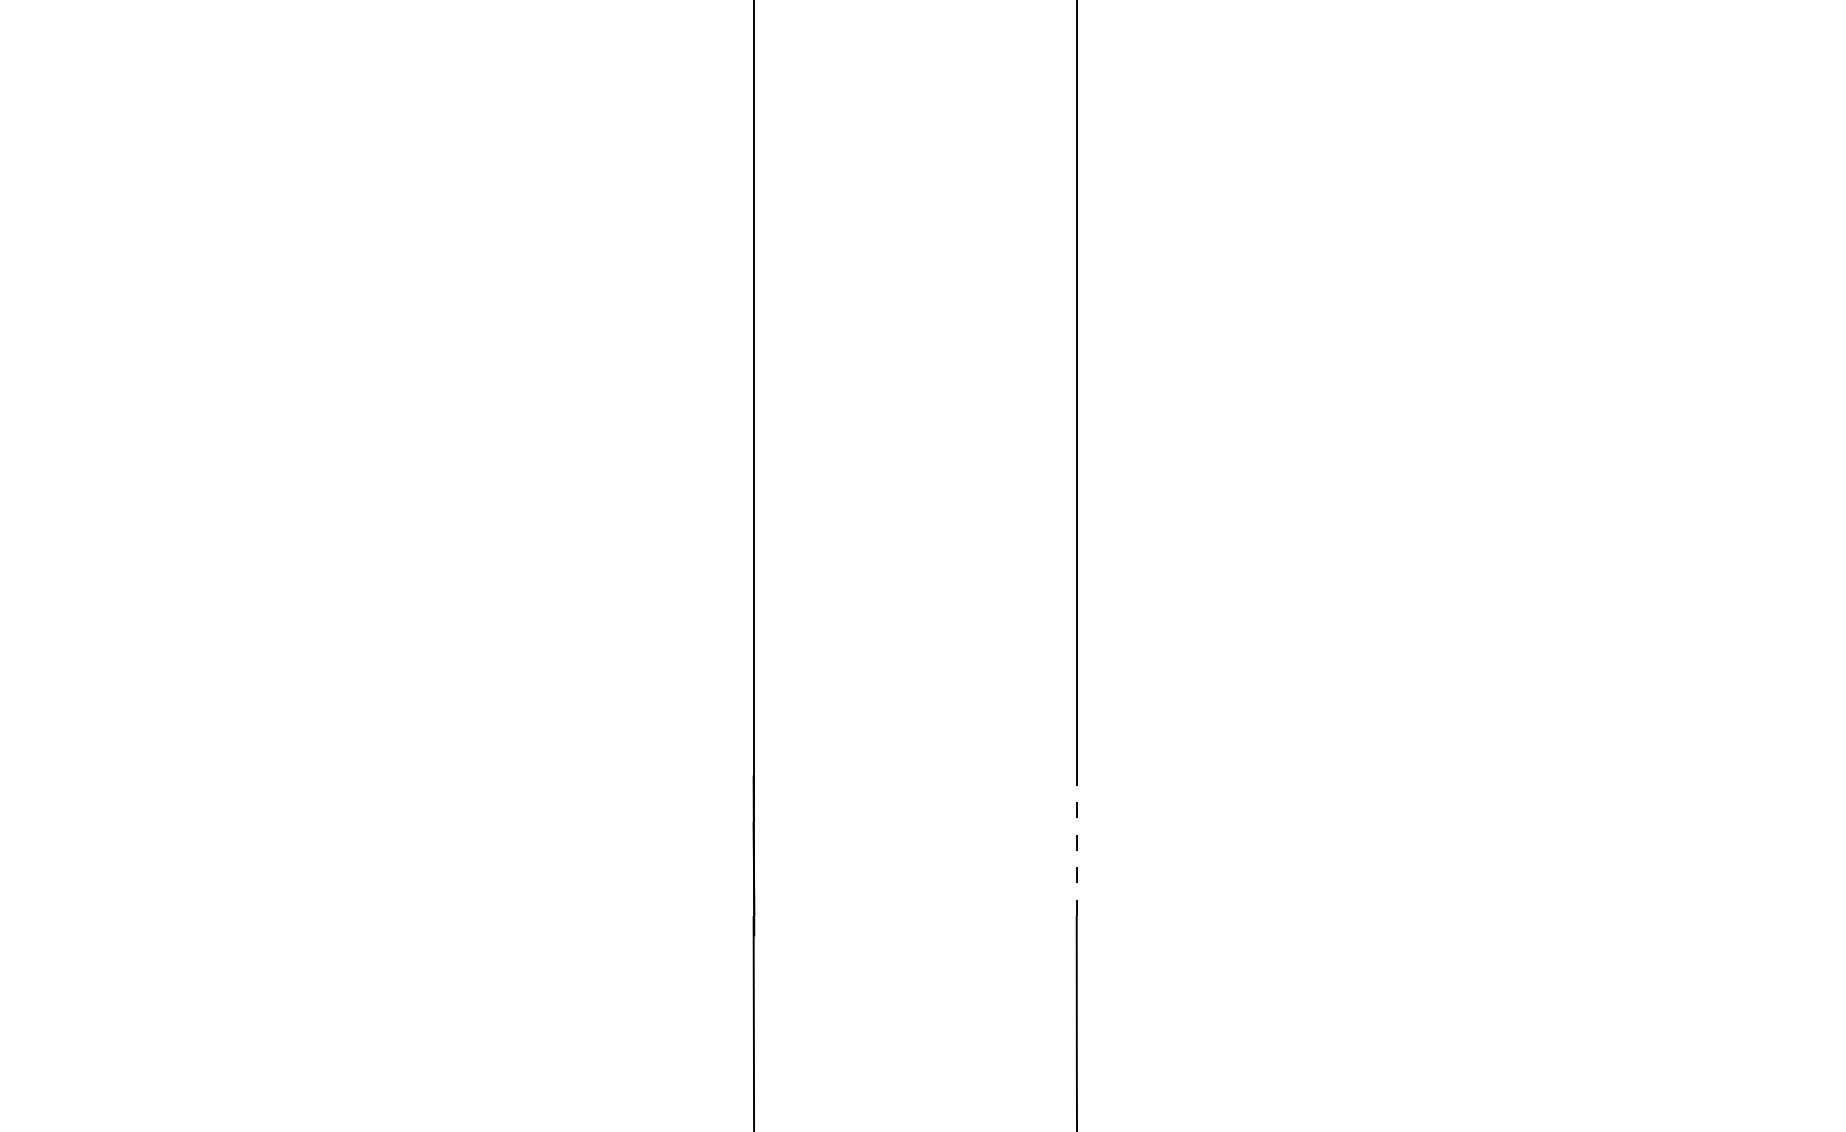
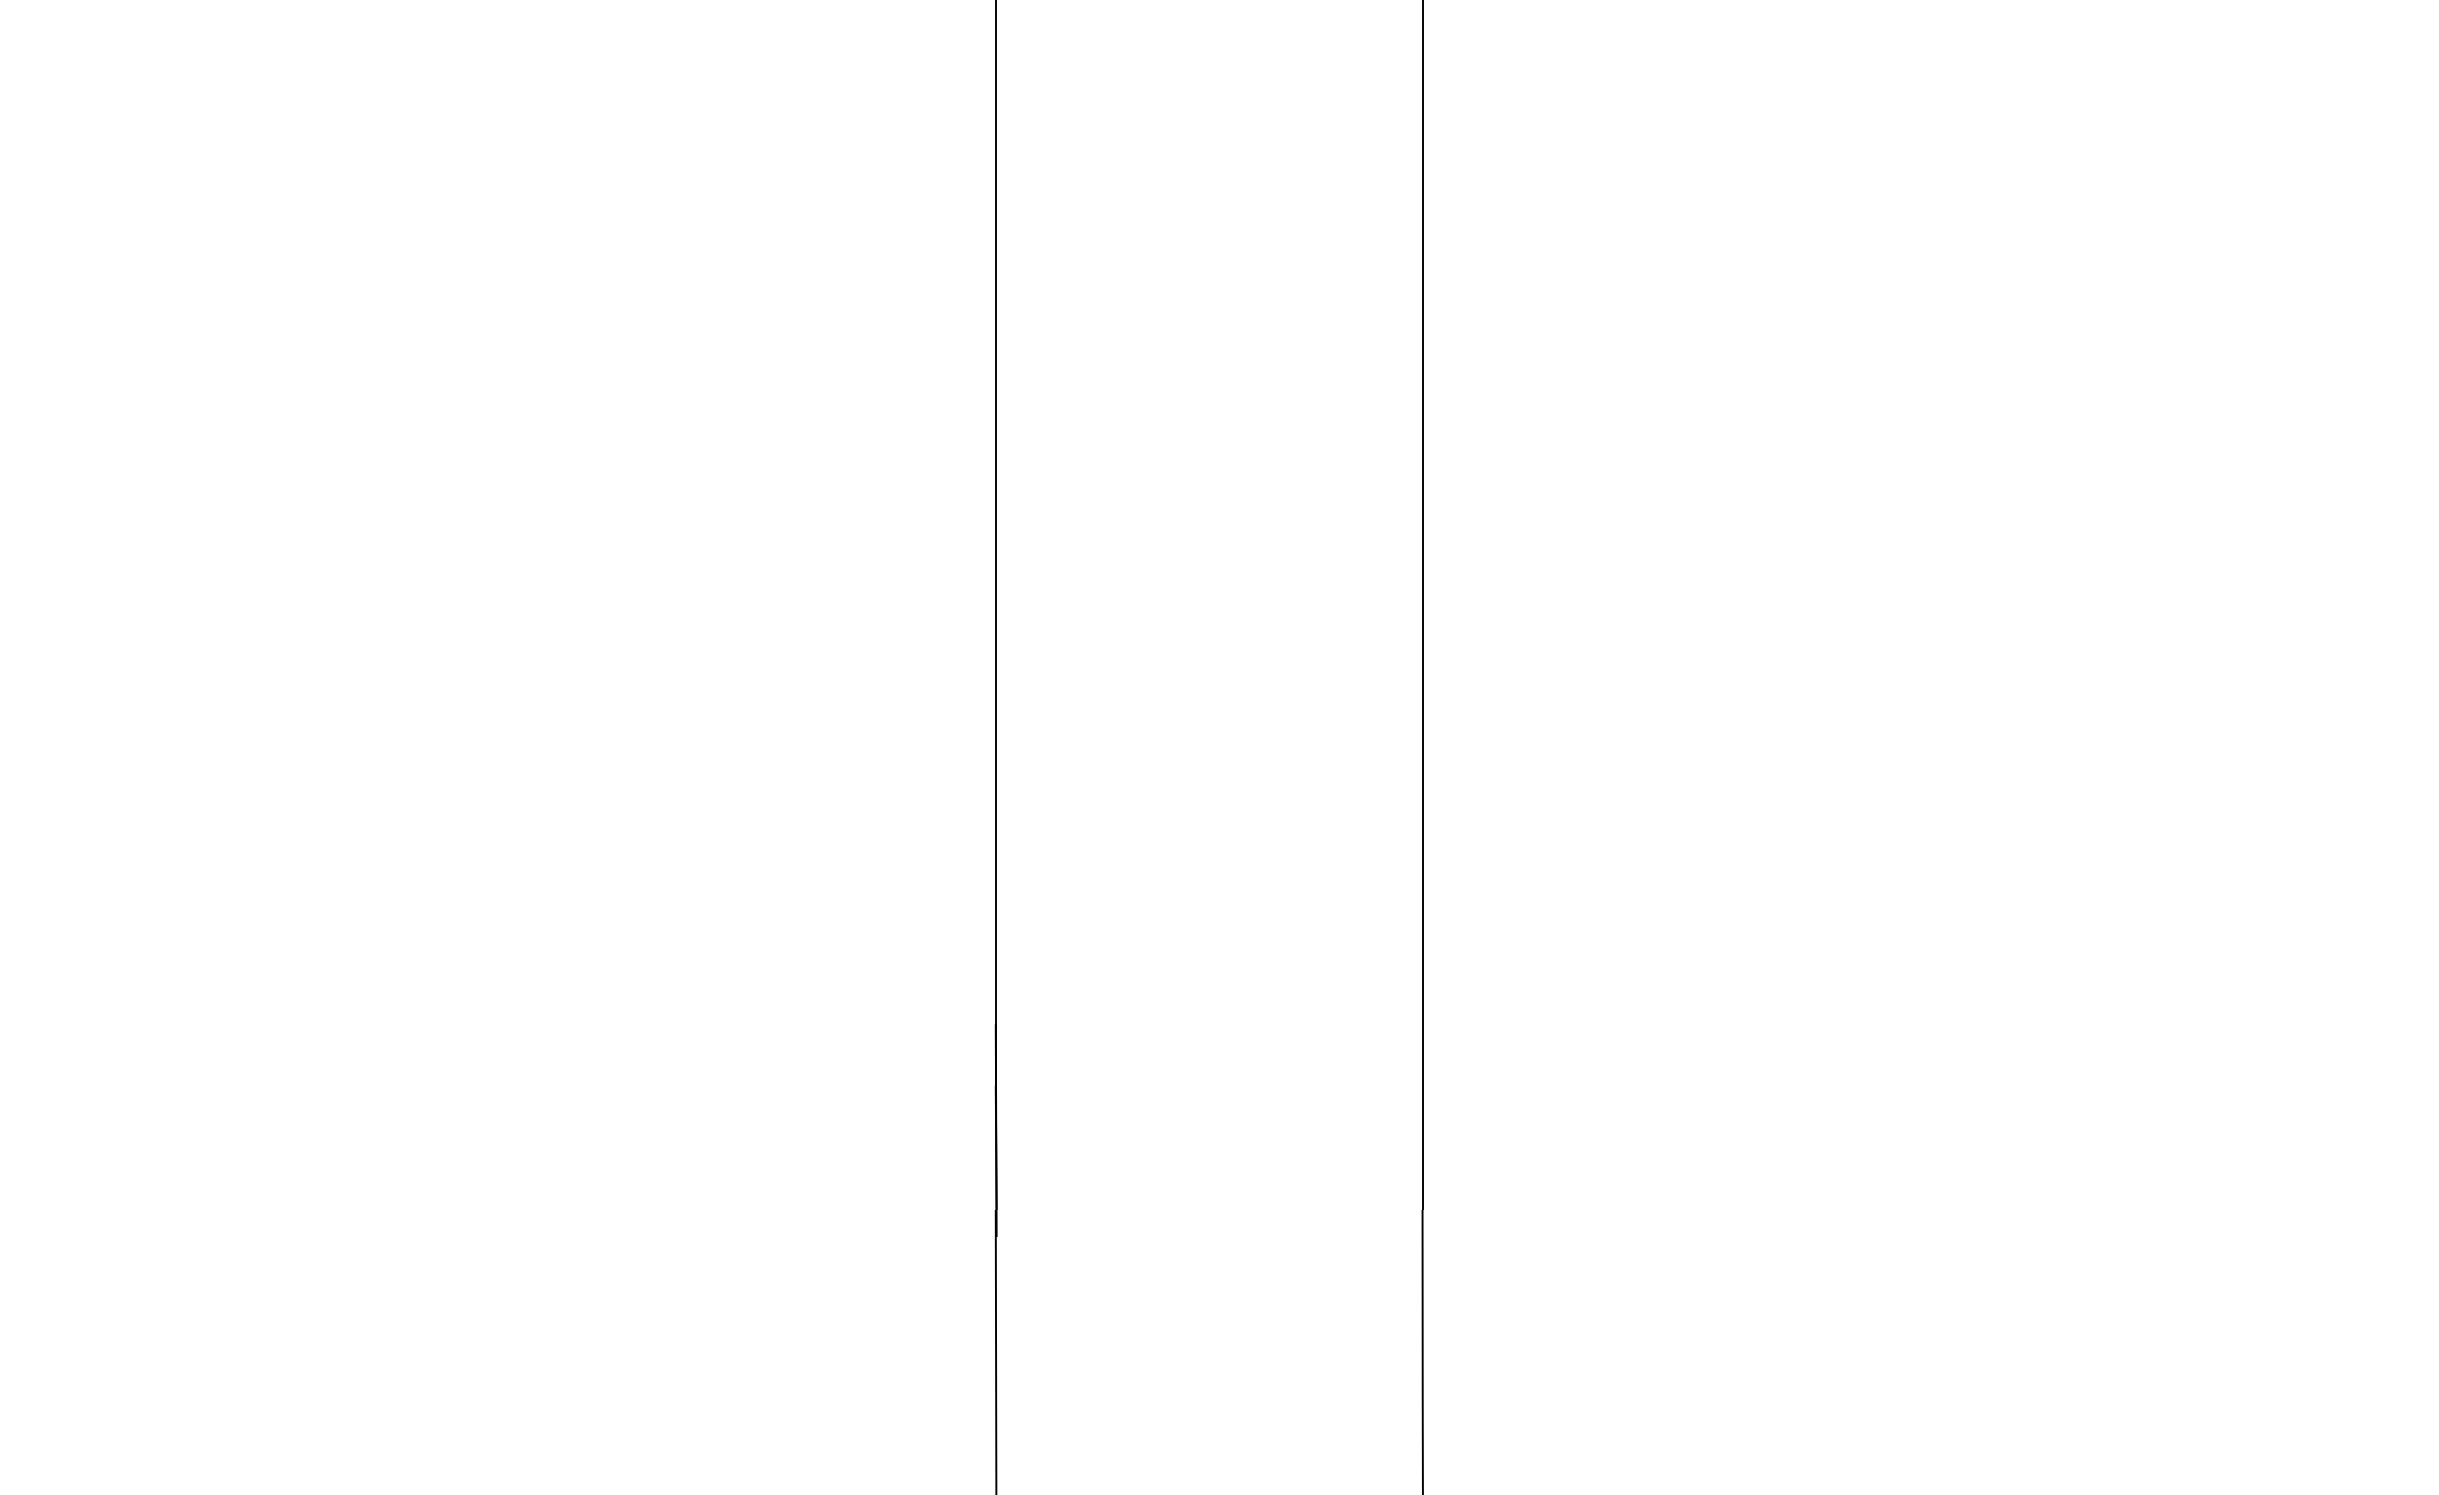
line: (1076, 843) -> (1422, 1114), dashed -> solid

